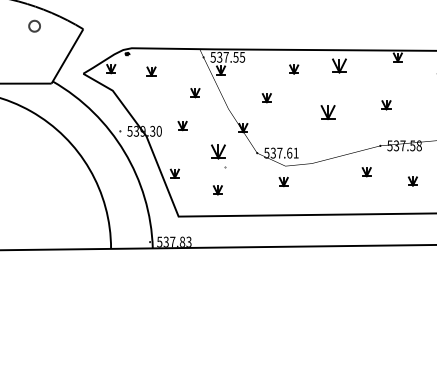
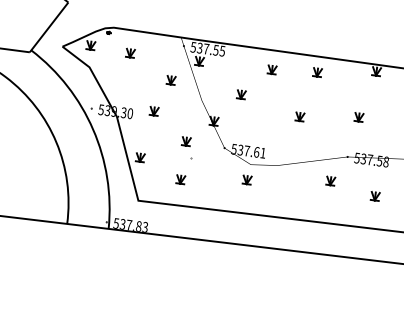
part: (339, 66) -> (317, 72), size x0.62
part: (327, 112) -> (299, 116), size x0.62
part: (218, 151) -> (186, 141), size x0.62

